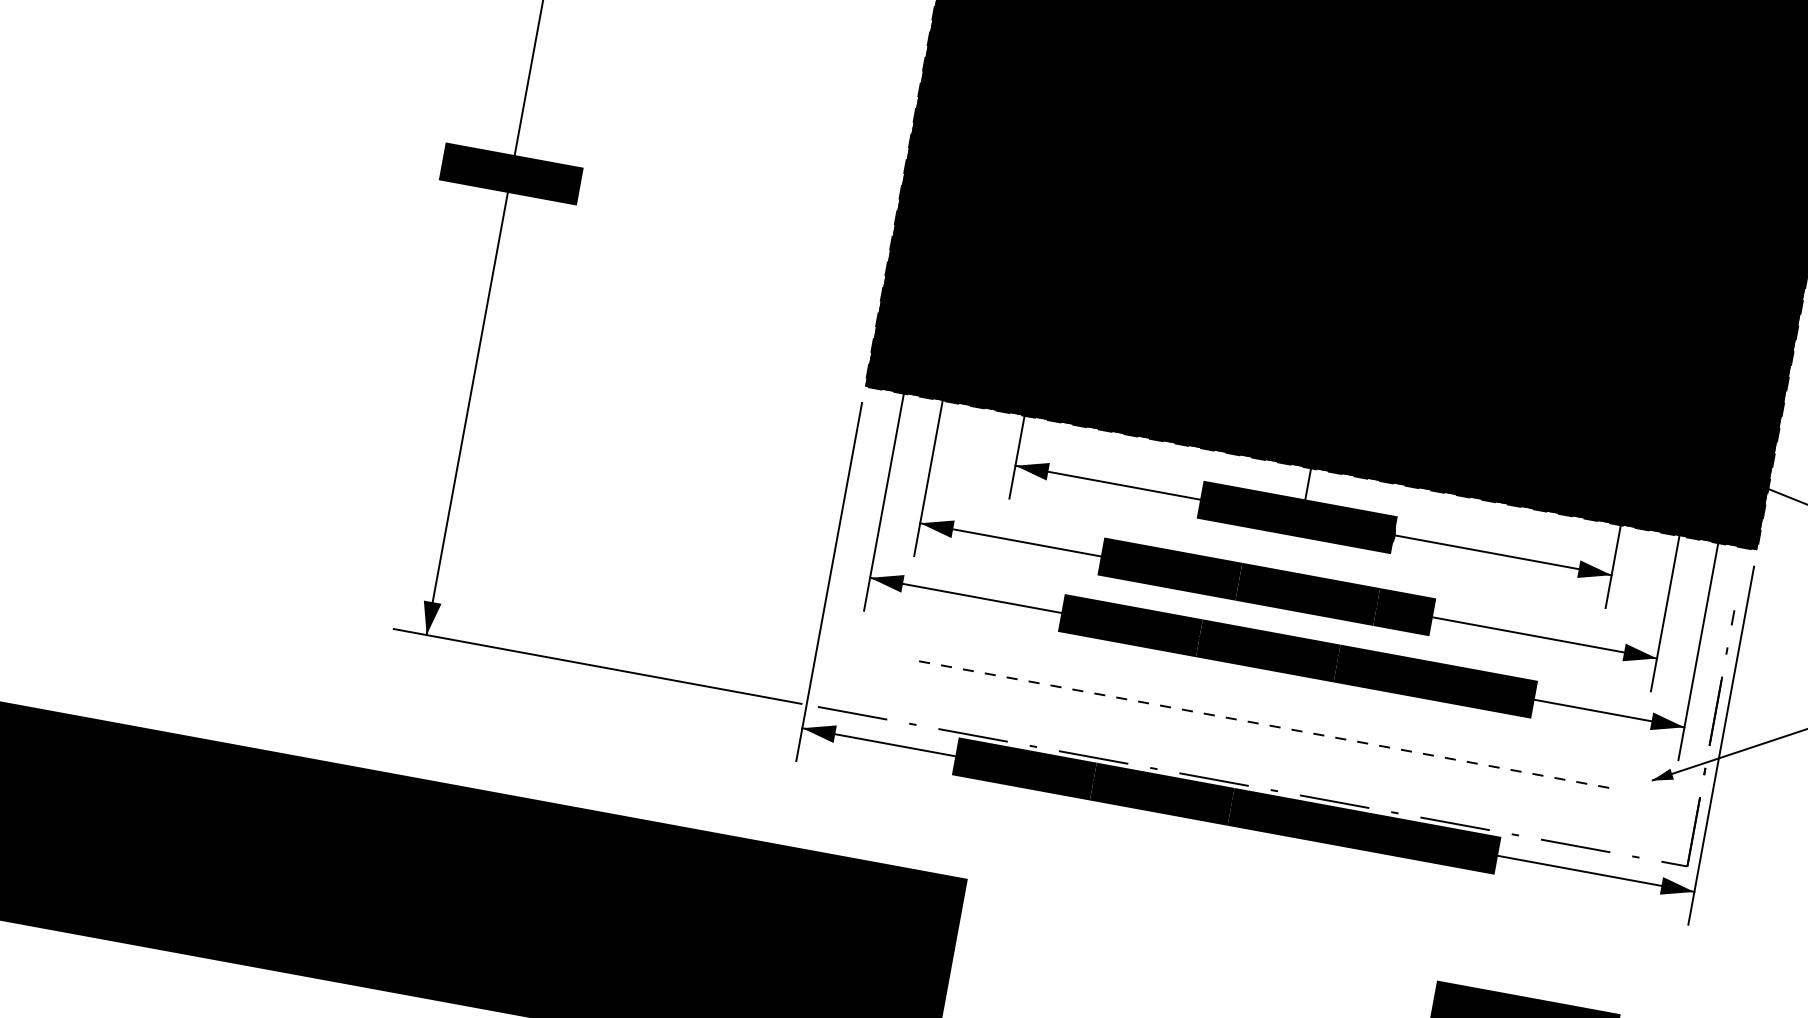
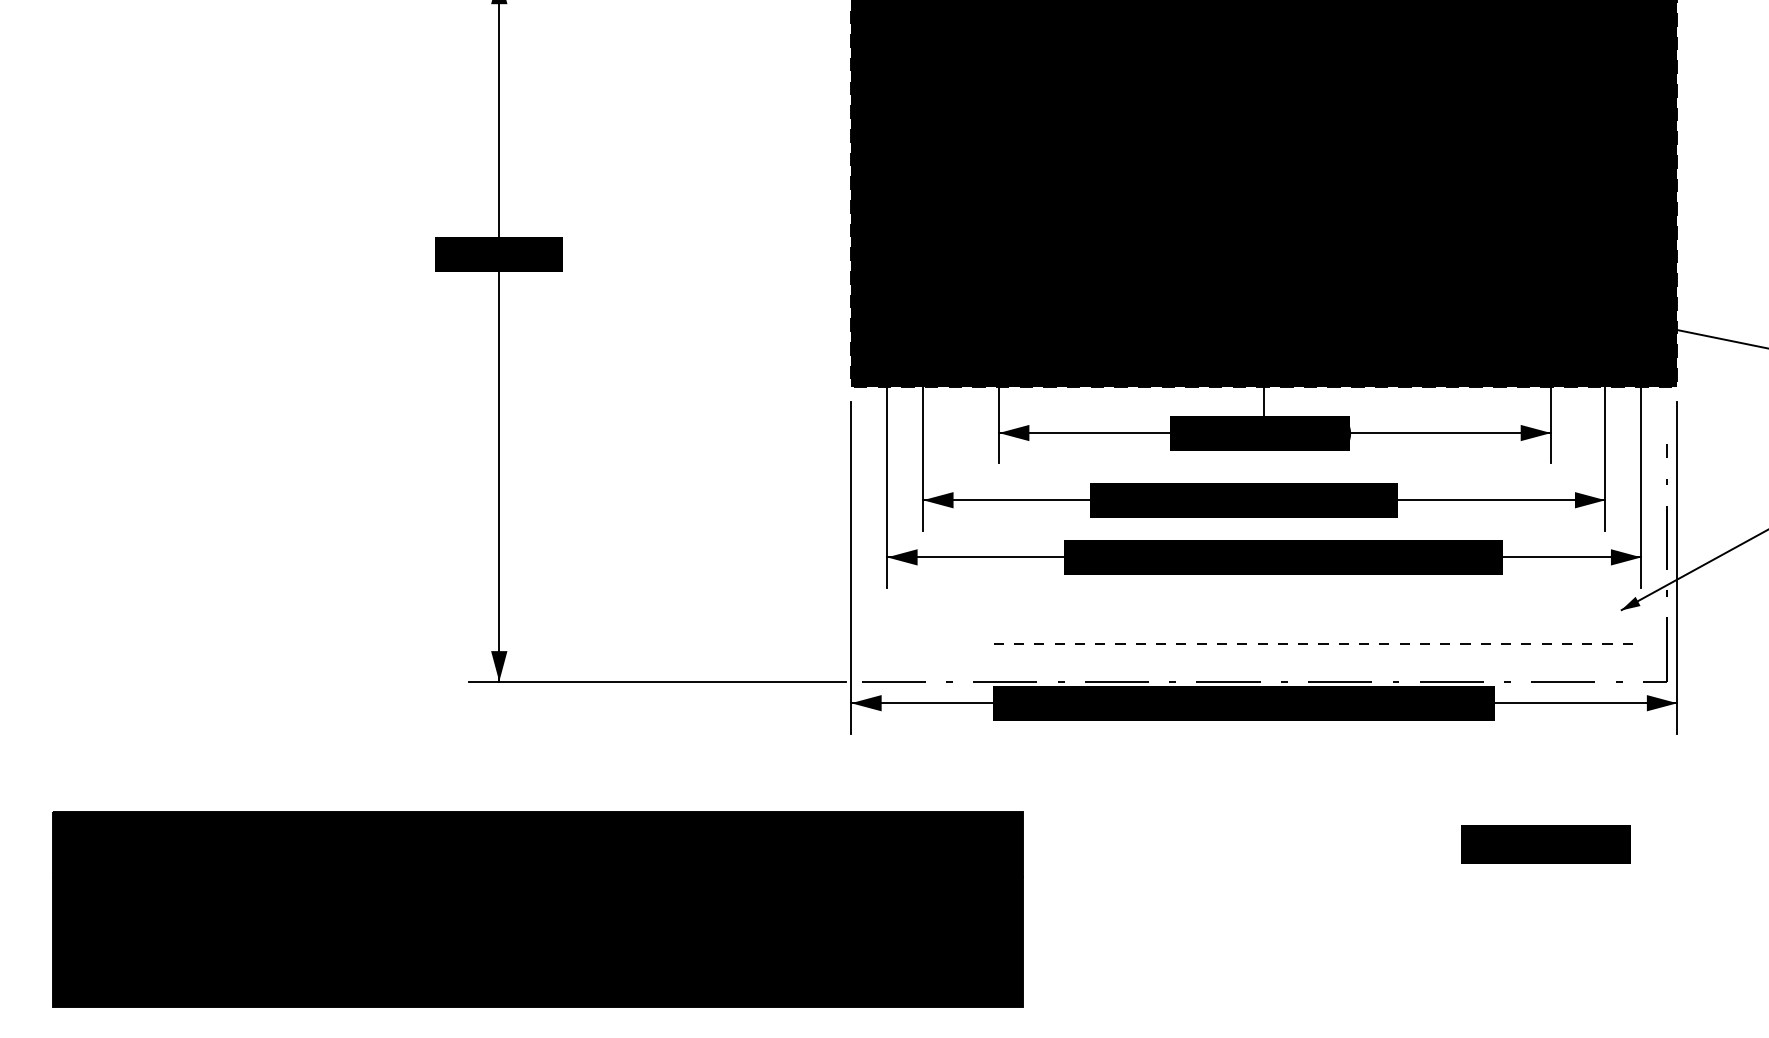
part: (1264, 724) -> (1313, 643), moved

